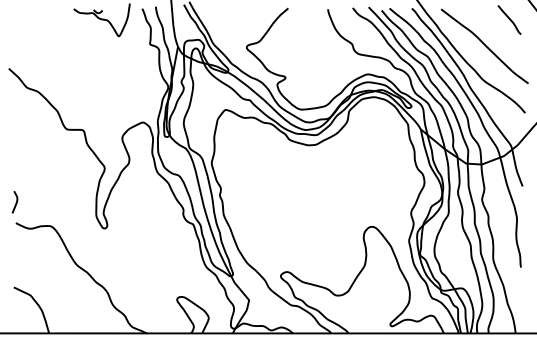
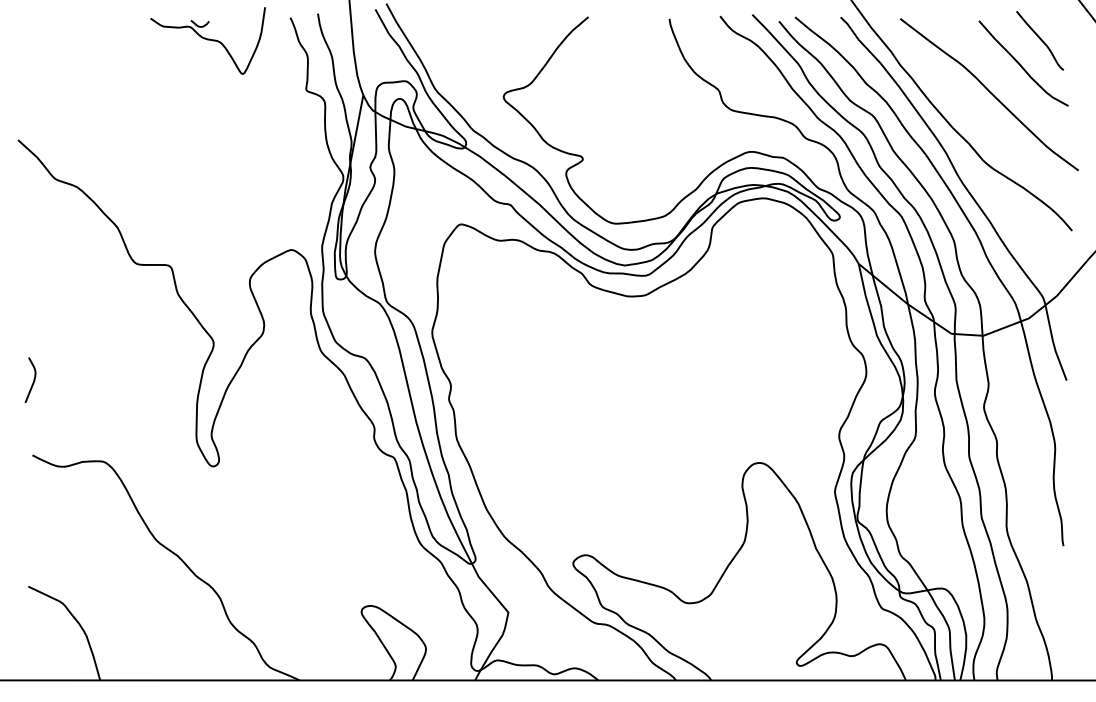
curve: (500, 31) -> (1021, 64), added
curve: (15, 202) -> (31, 380), moved

